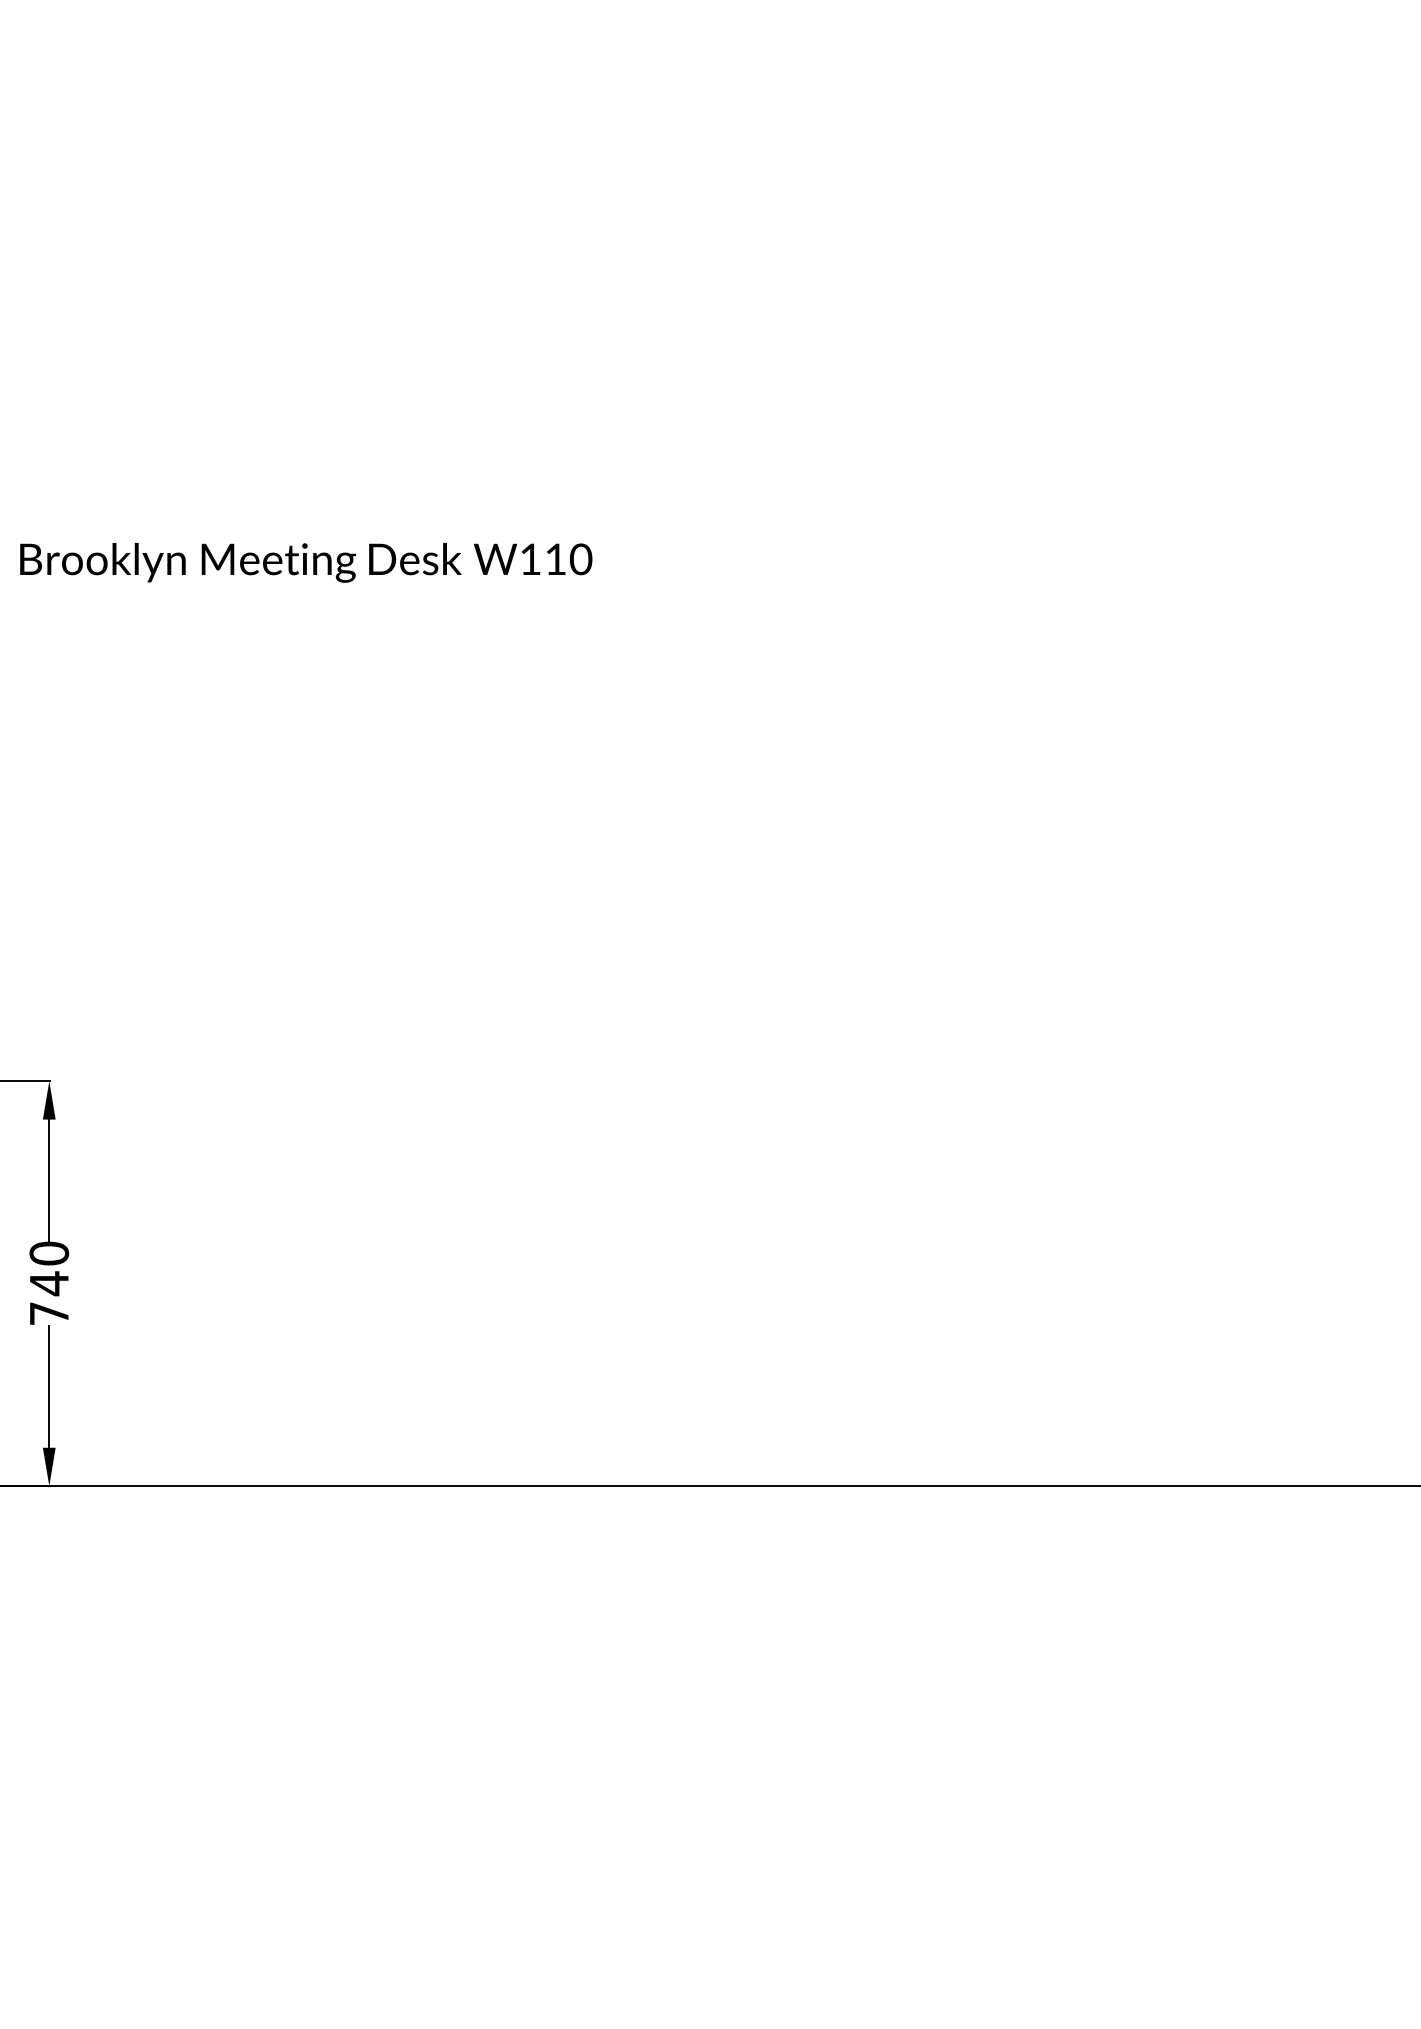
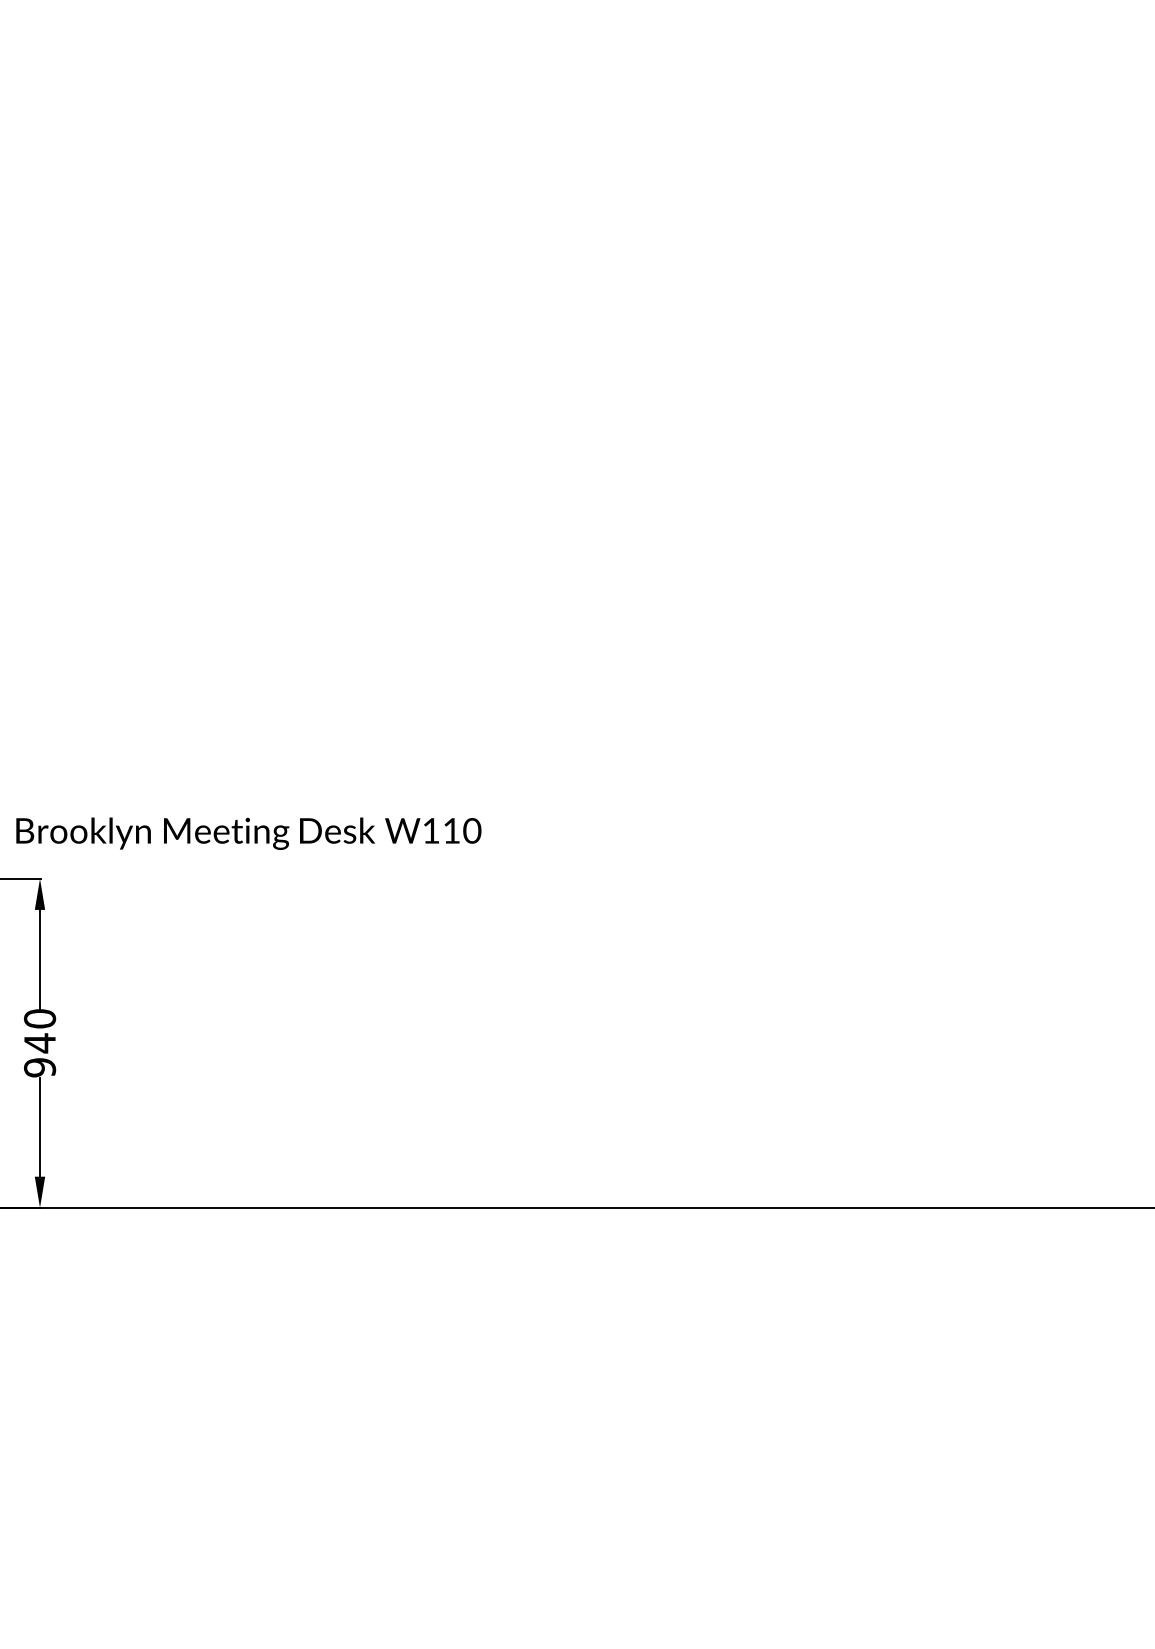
text: (306, 562) -> (249, 833), moved
text: (49, 1313) -> (40, 1067), 740 -> 940

